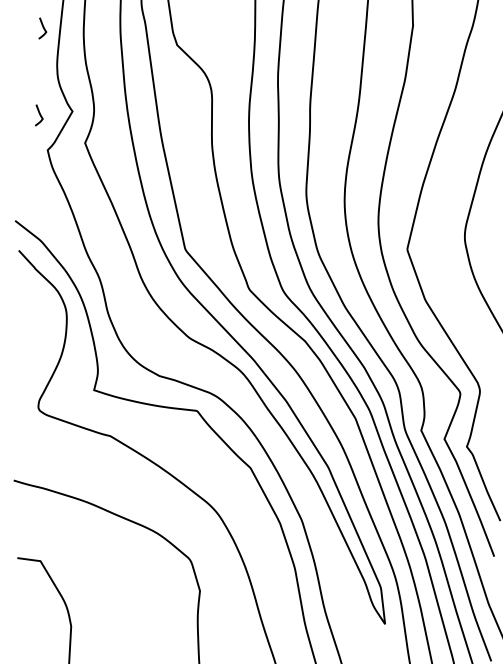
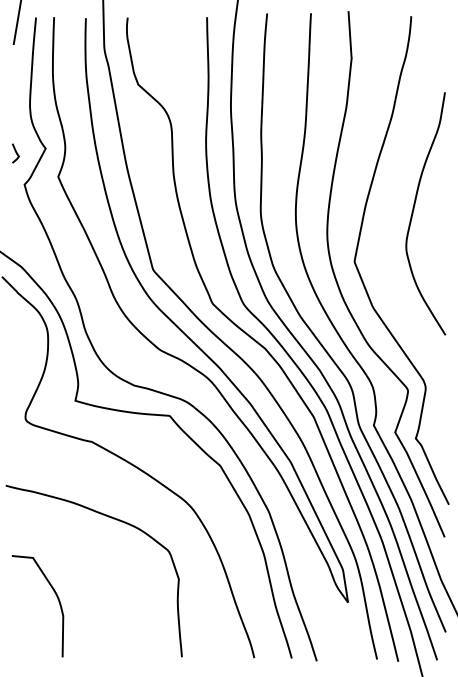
curve: (42, 28) -> (15, 74), removed

